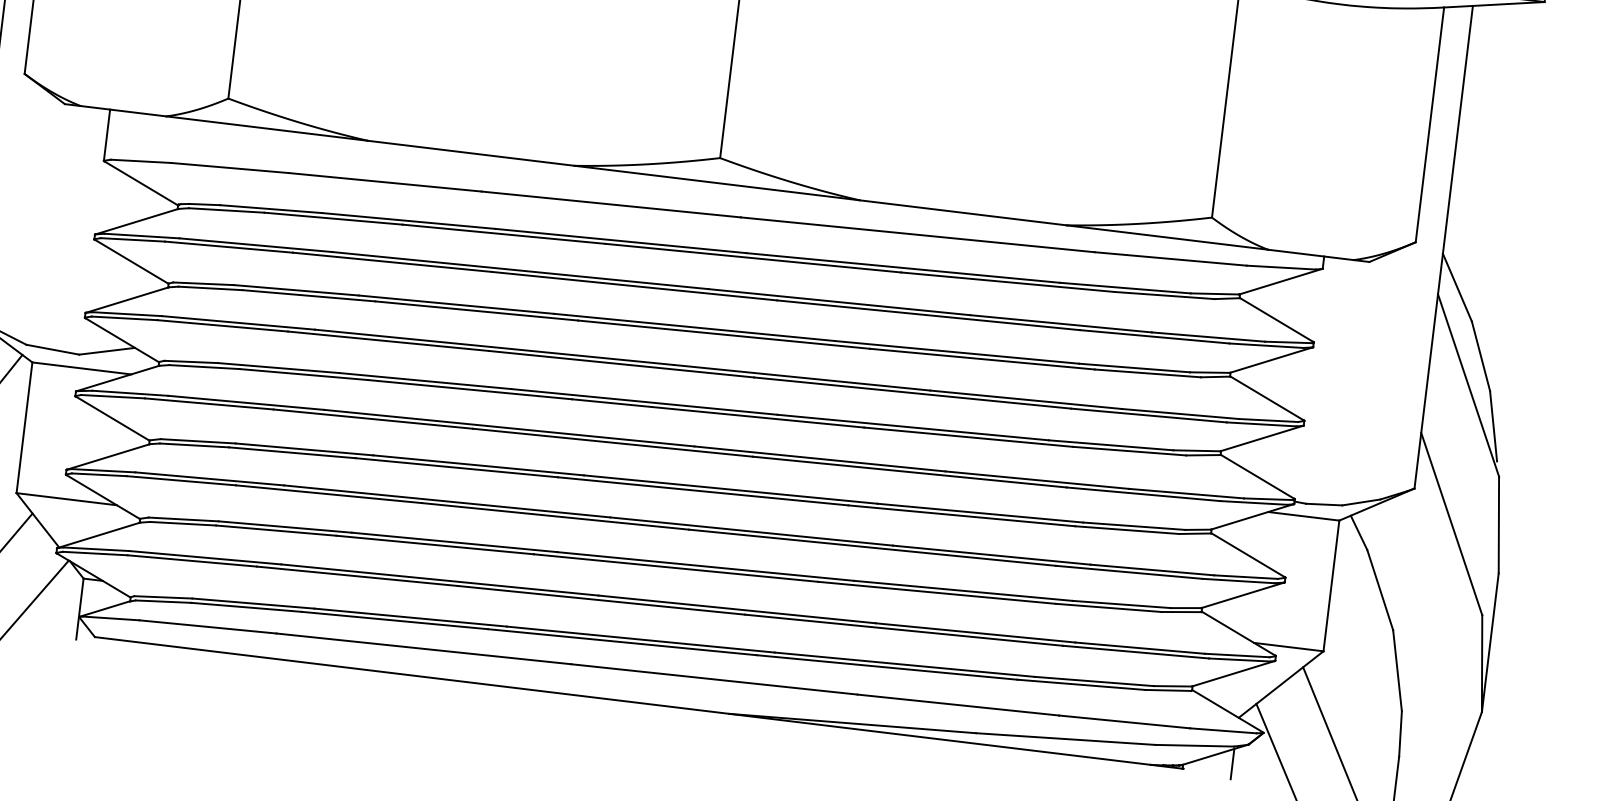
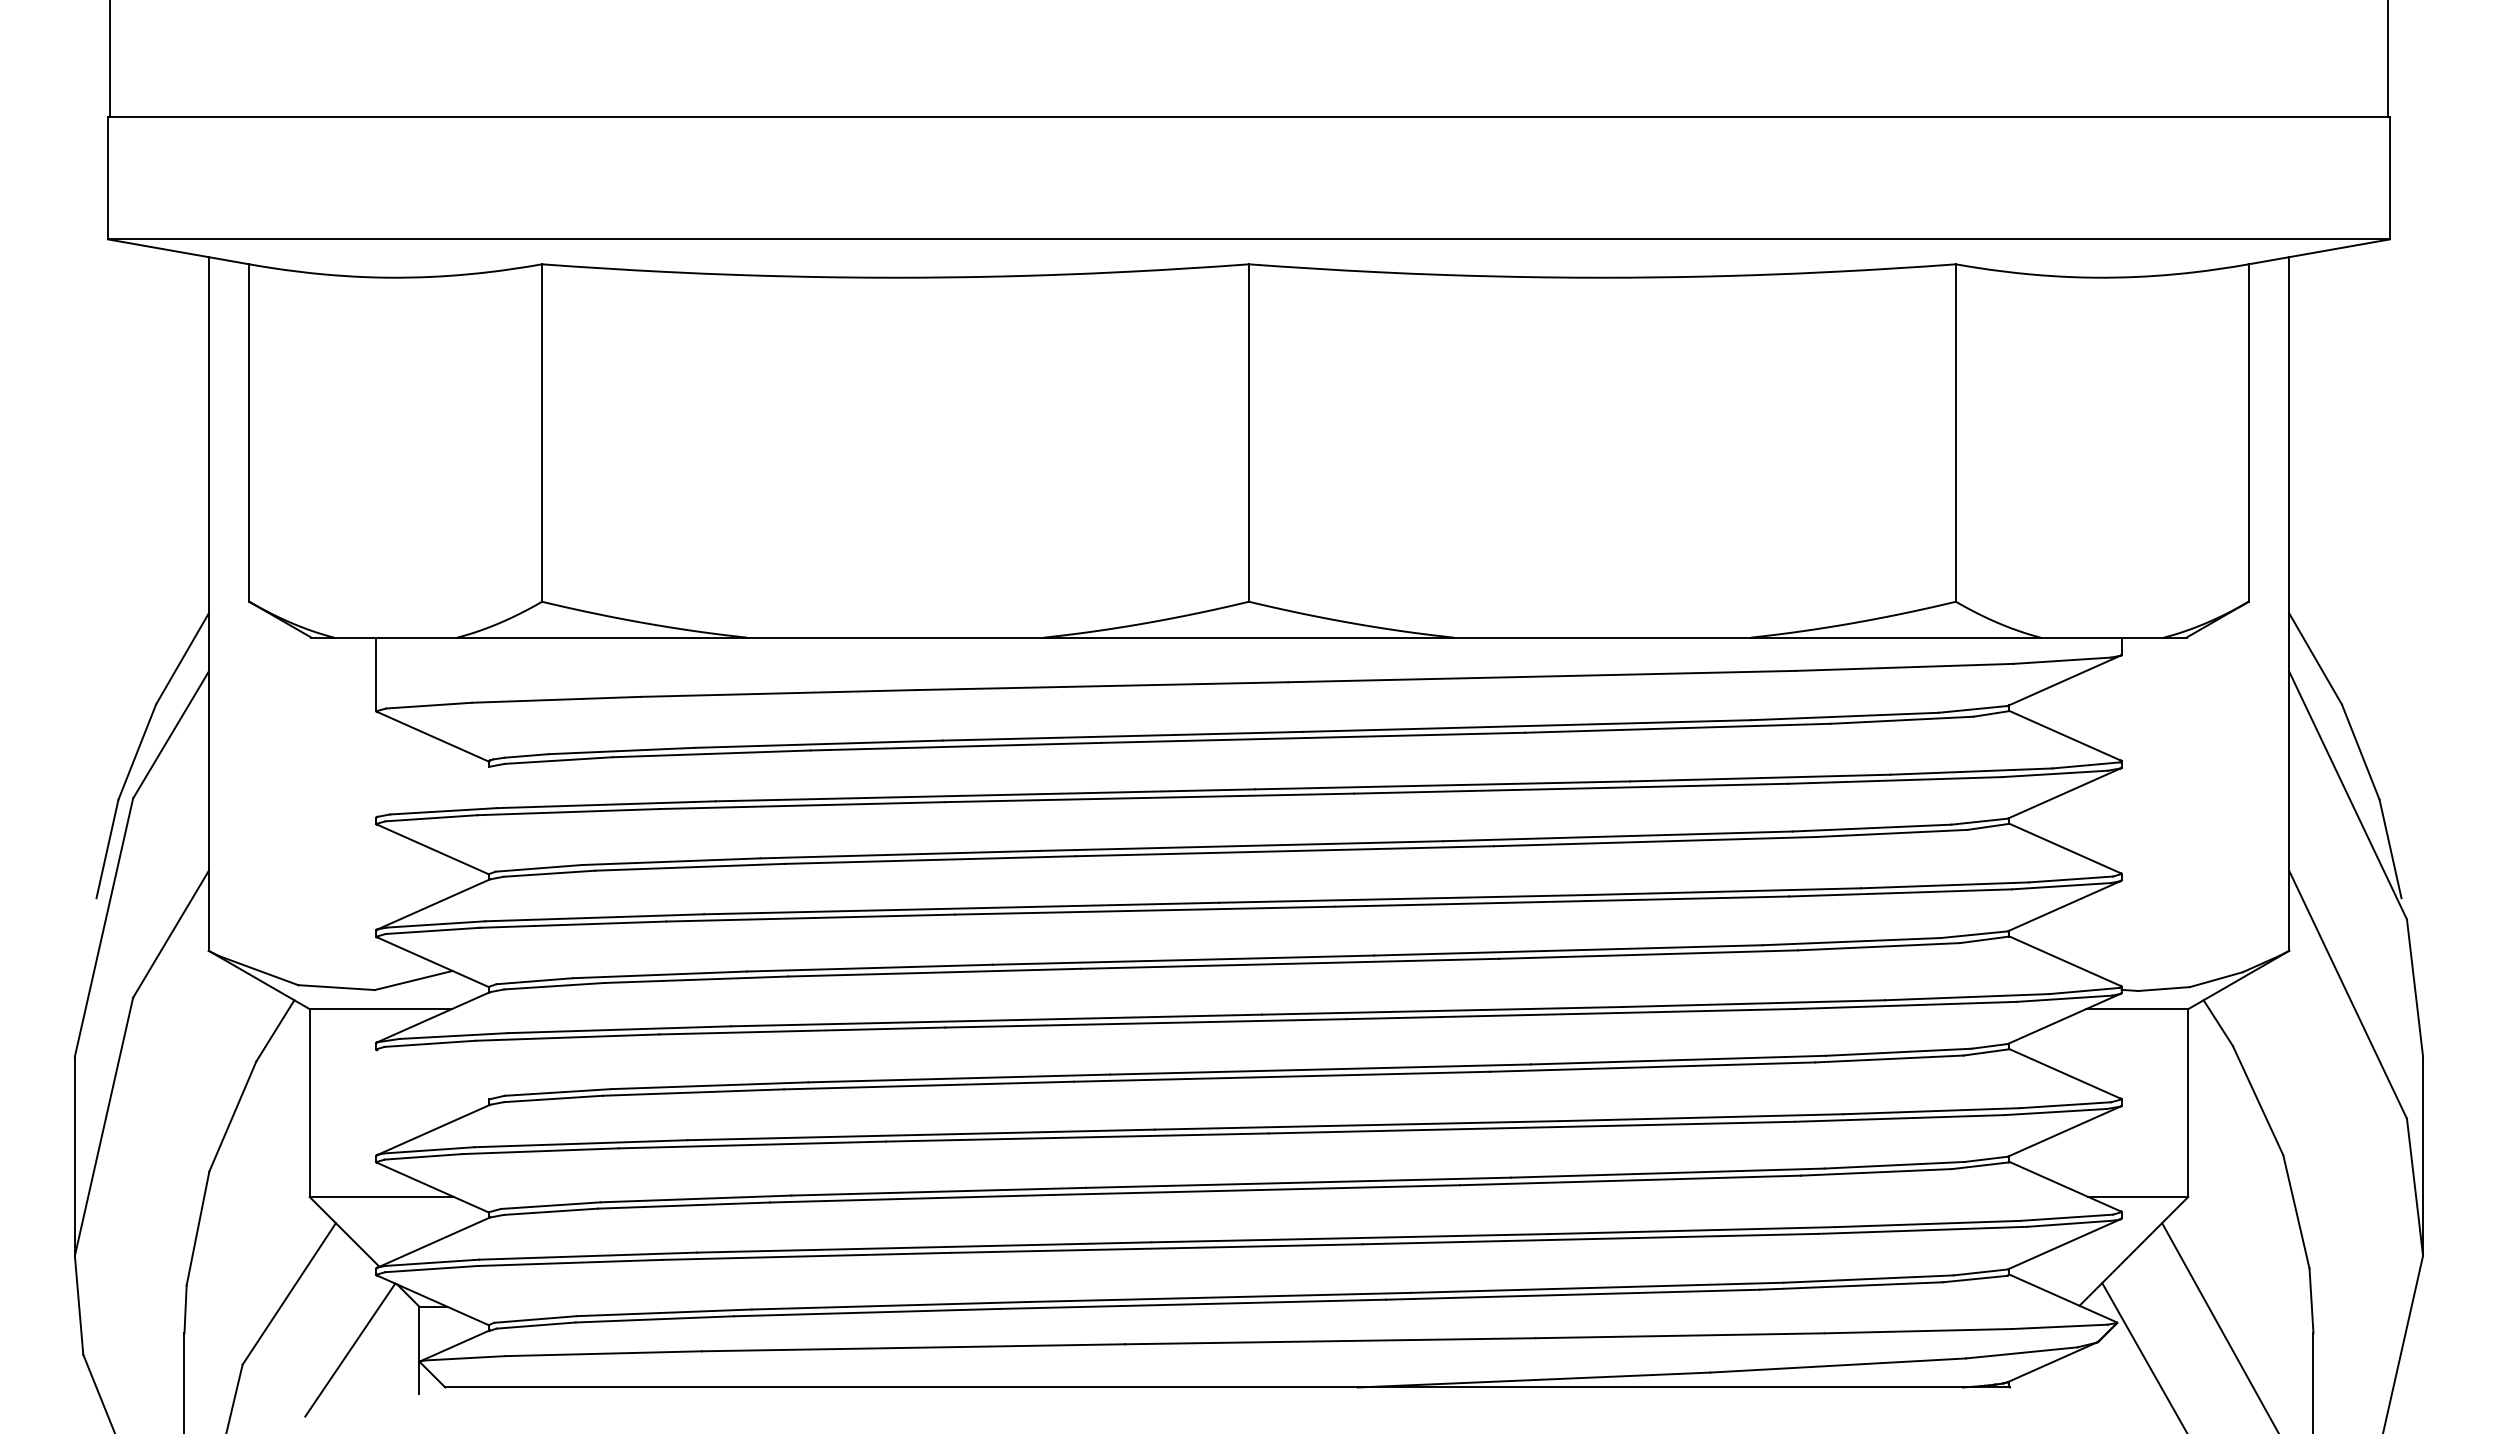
line: (136, 221) -> (433, 791), removed
line: (113, 418) -> (433, 1074), removed
line: (1232, 764) -> (2078, 1372), removed

